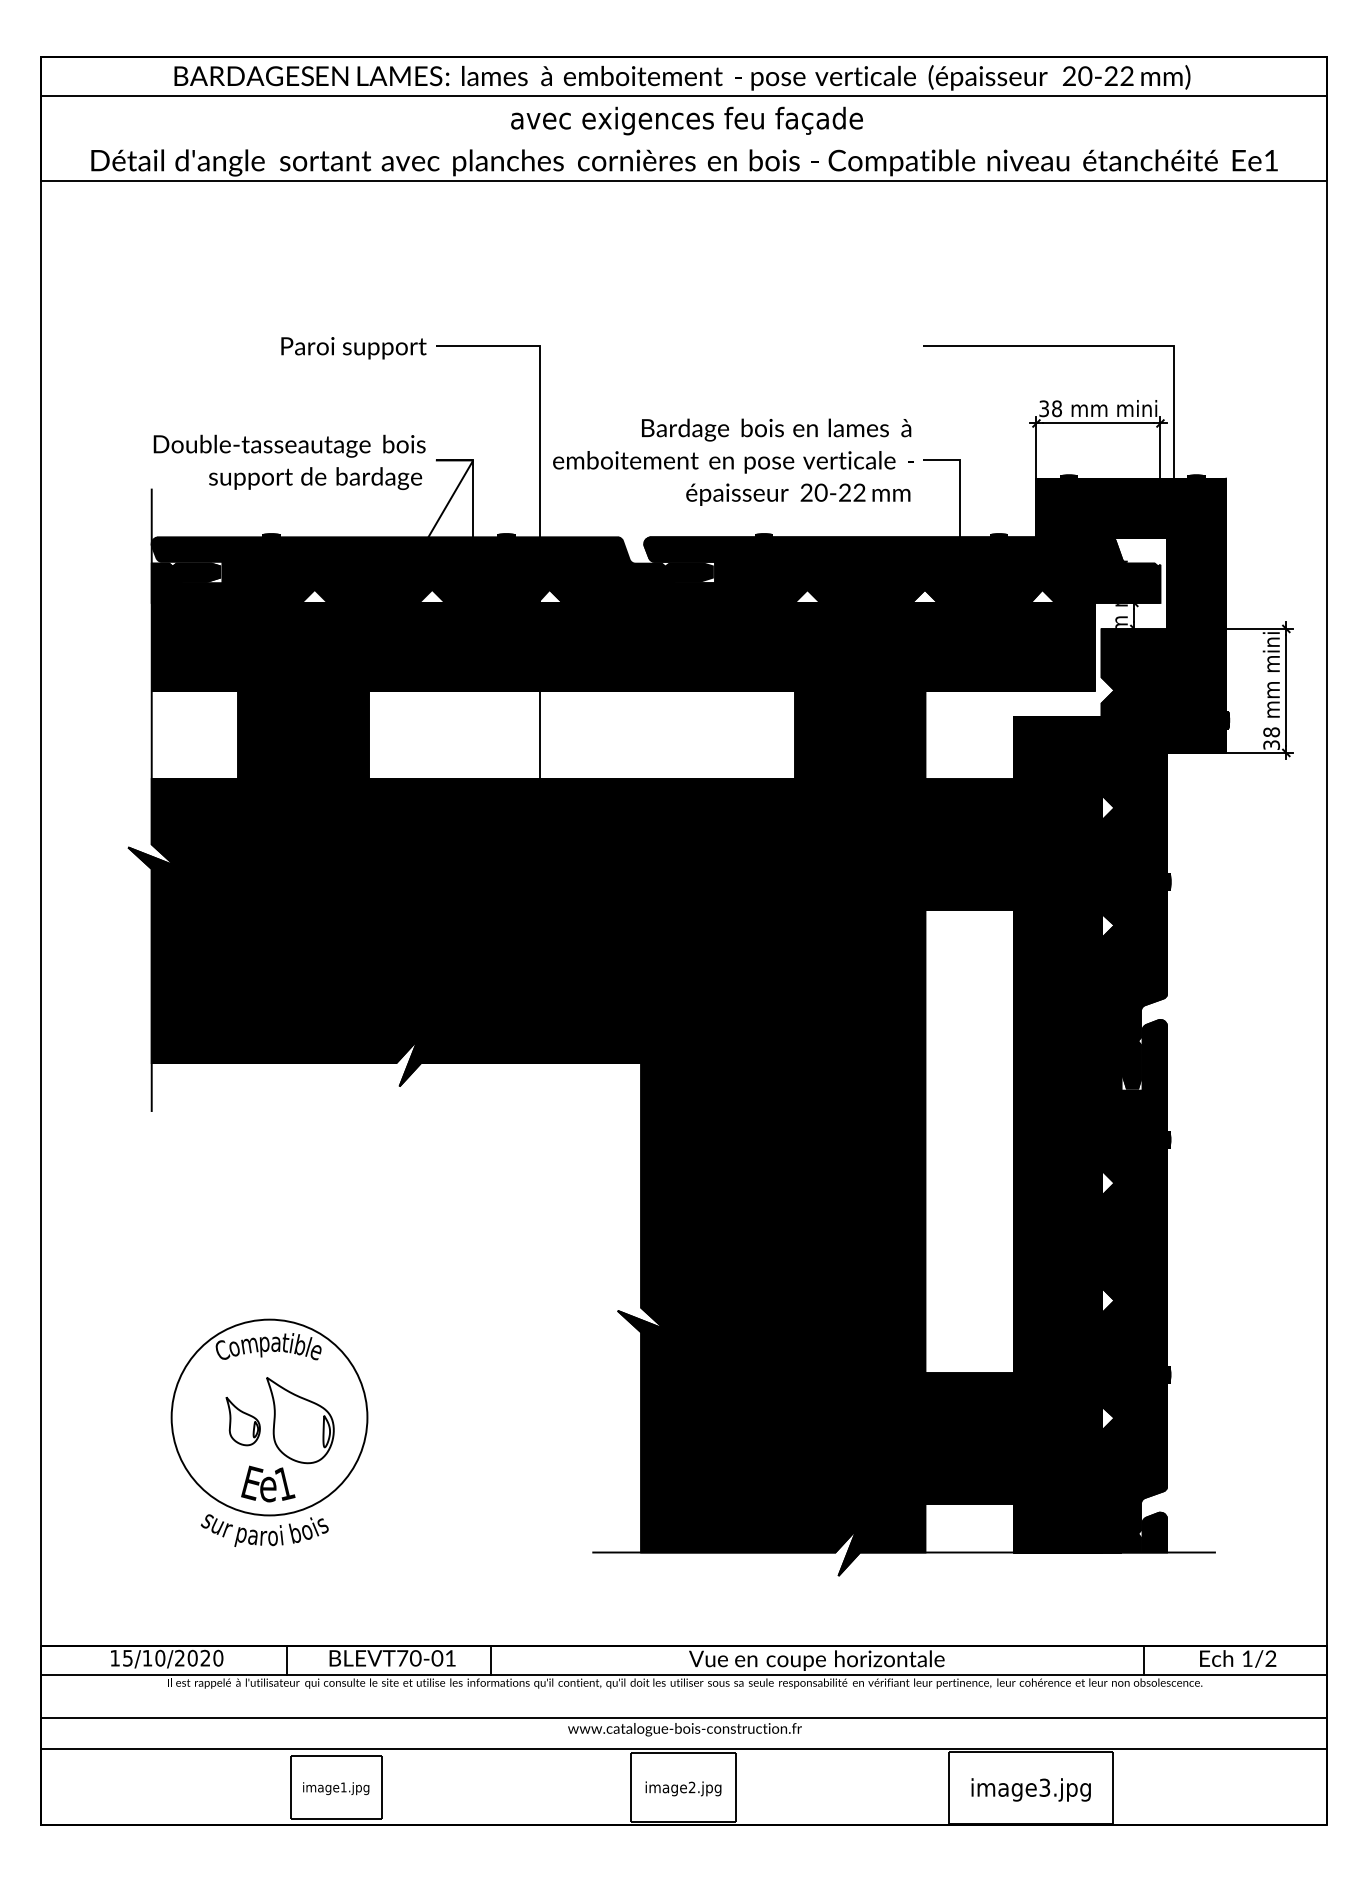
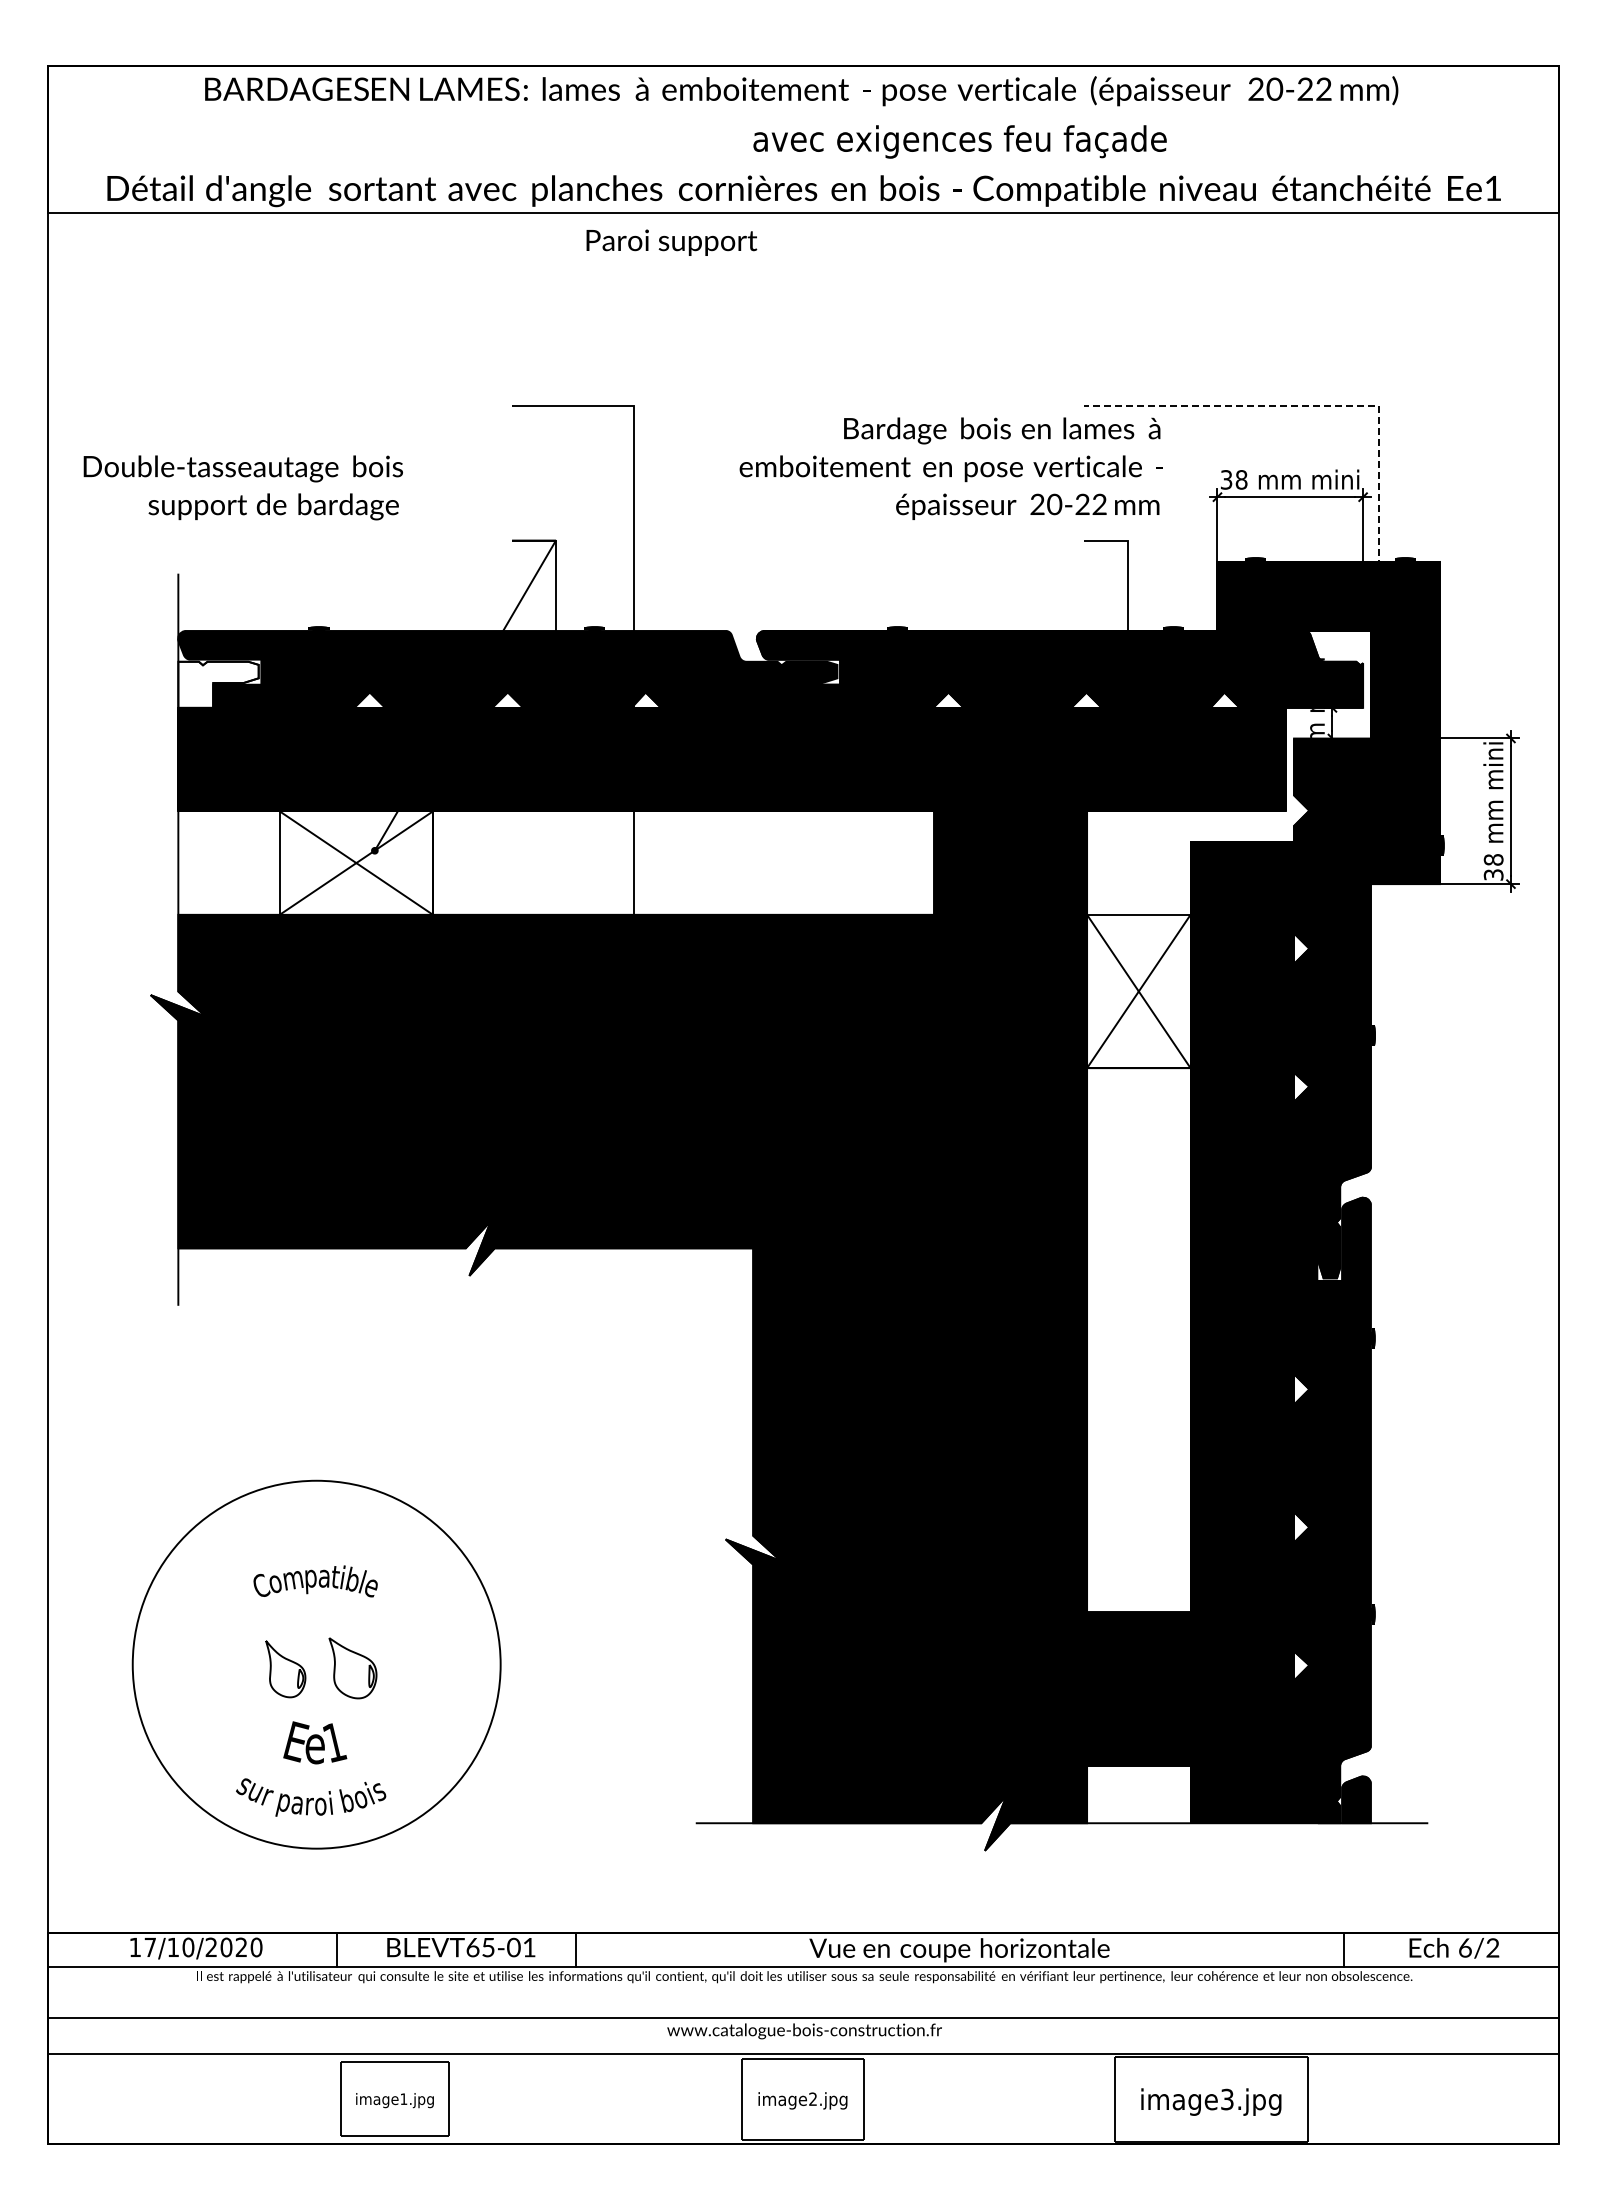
line: (684, 95) -> (803, 112), removed
text: (686, 120) -> (959, 141), moved
line: (1130, 345) -> (1328, 405), solid -> dashed
text: (353, 347) -> (671, 242), moved
text: (288, 462) -> (242, 487), moved
text: (732, 462) -> (950, 468), moved
fill: (185, 582) -> (218, 684), removed
fill: (303, 734) -> (356, 862), removed
fill: (969, 844) -> (1138, 991), removed
circle: (269, 1417) -> (316, 1664), size x1.6
part: (300, 1420) -> (352, 1668), size x0.6
text: (127, 1658) -> (149, 1947), 15/10/2020 -> 17/10/2020
text: (408, 1658) -> (480, 1947), \c16711848;BLEVT70-01 -> \c16711848;BLEVT65-01
text: (1247, 1658) -> (1465, 1947), 1/2 -> 6/2

